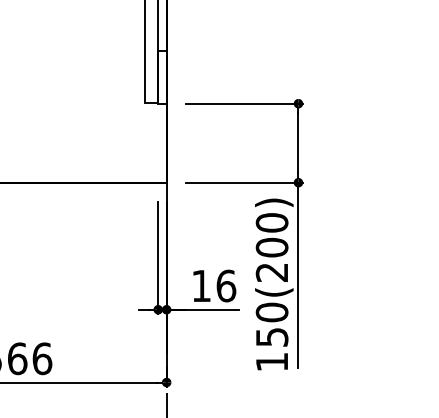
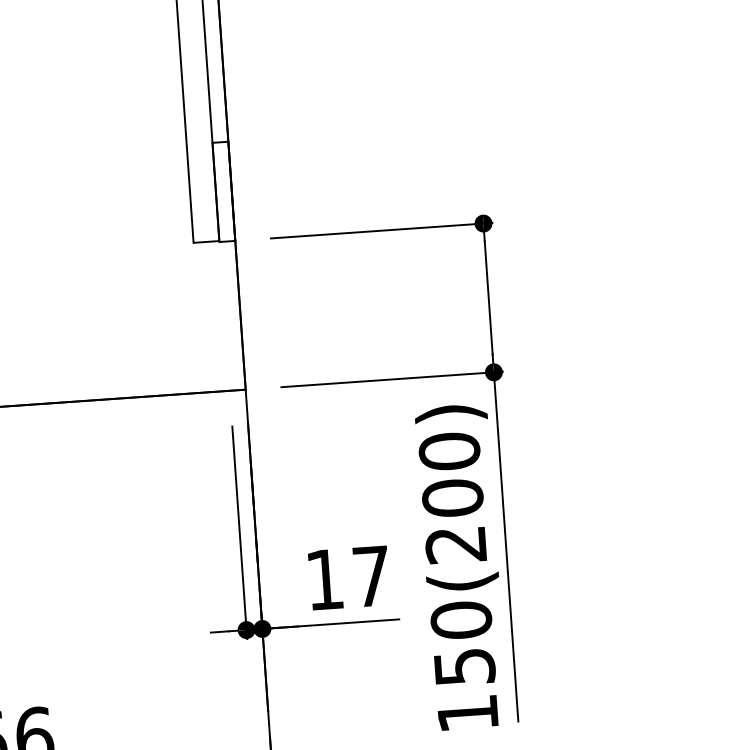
text: (226, 285) -> (371, 575), 16 -> 17

